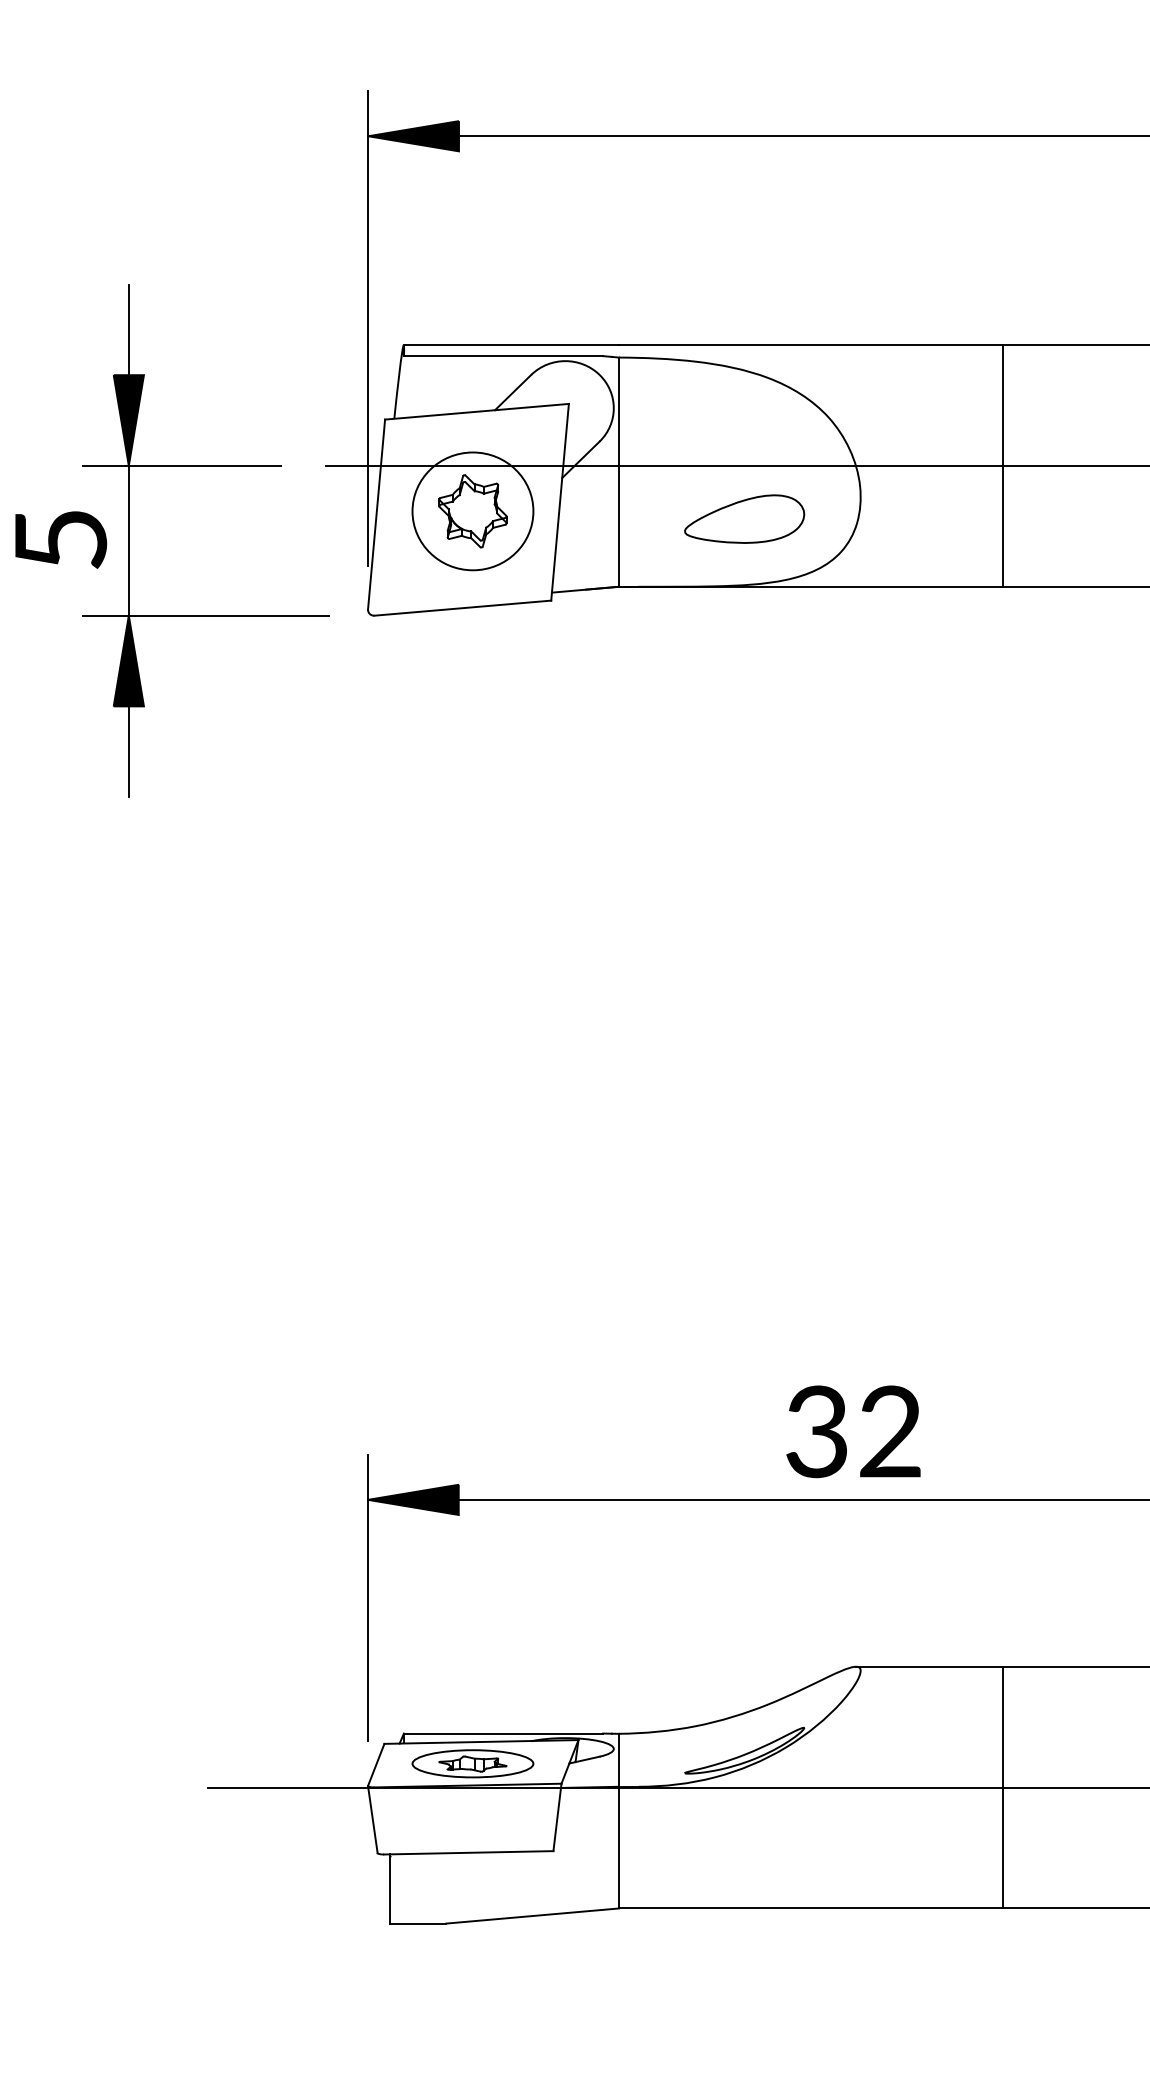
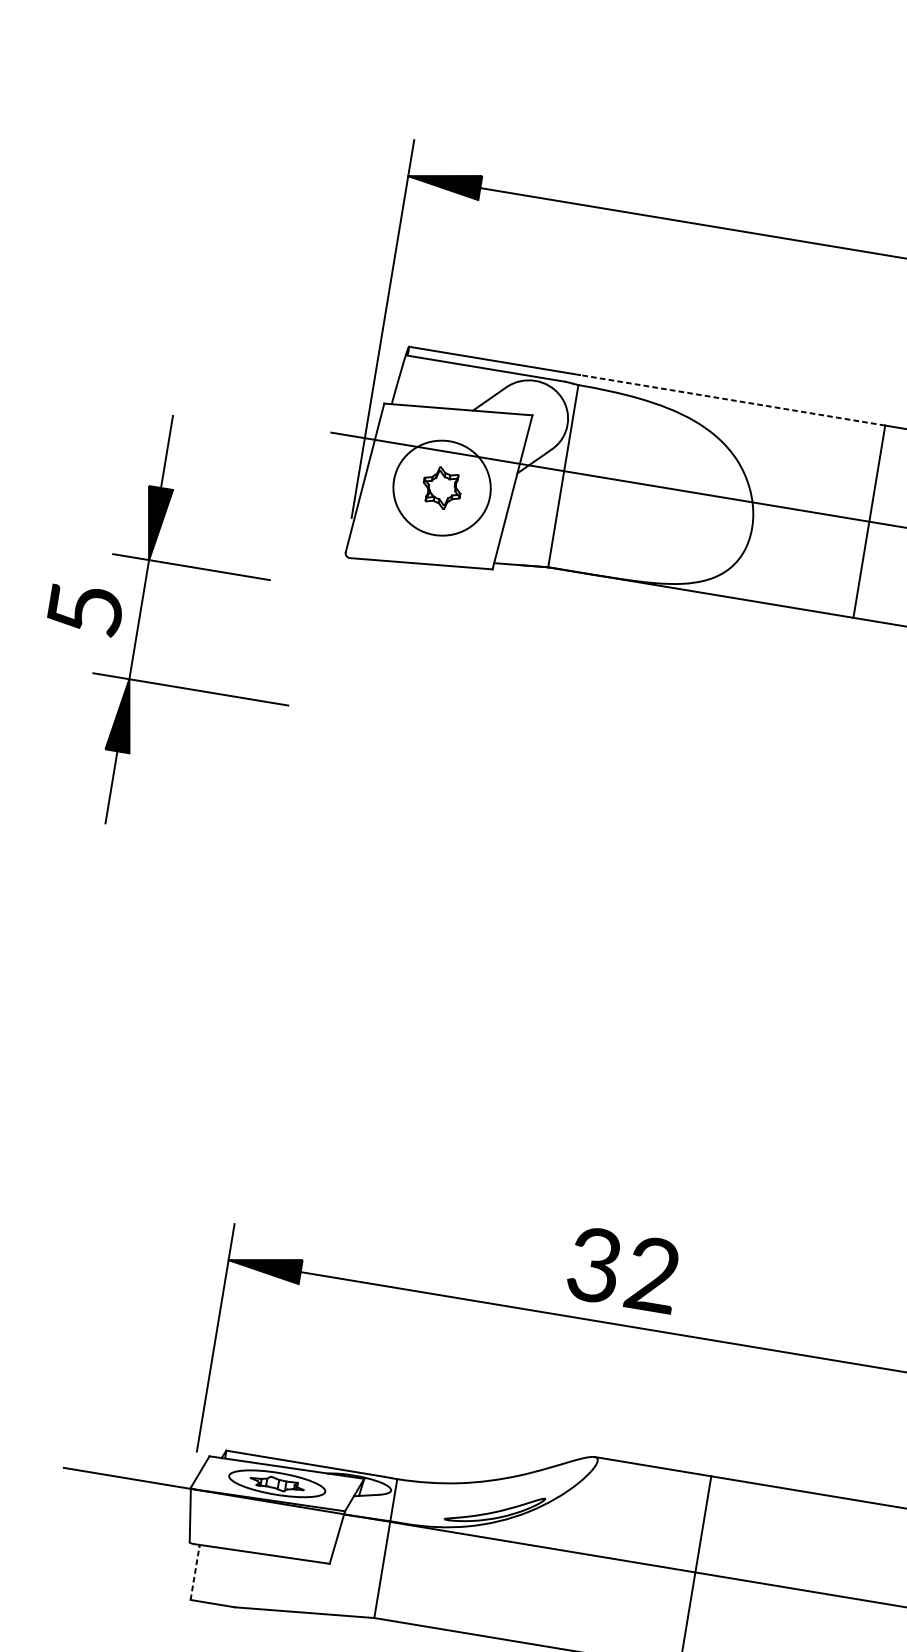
line: (810, 344) -> (732, 399), solid -> dashed
part: (472, 511) -> (441, 488), size x0.7
part: (744, 518) -> (657, 529), removed
part: (129, 540) -> (139, 619), moved
line: (390, 1888) -> (195, 1572), solid -> dashed

